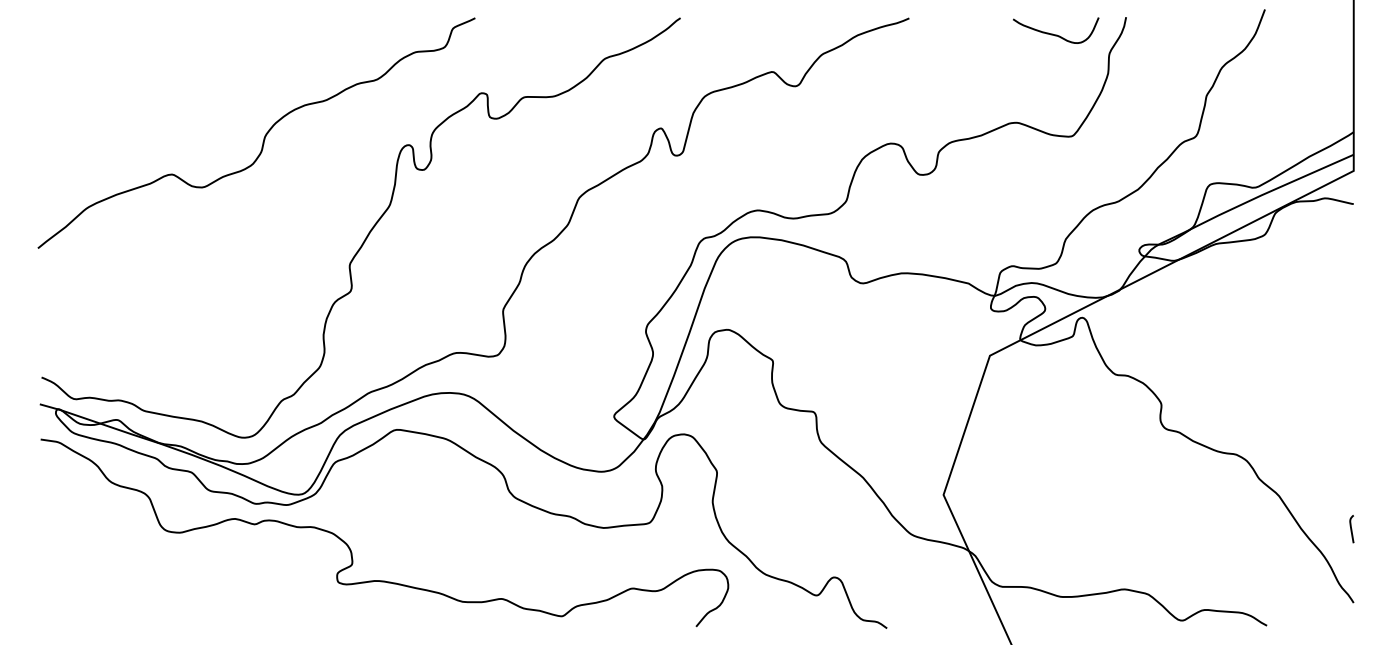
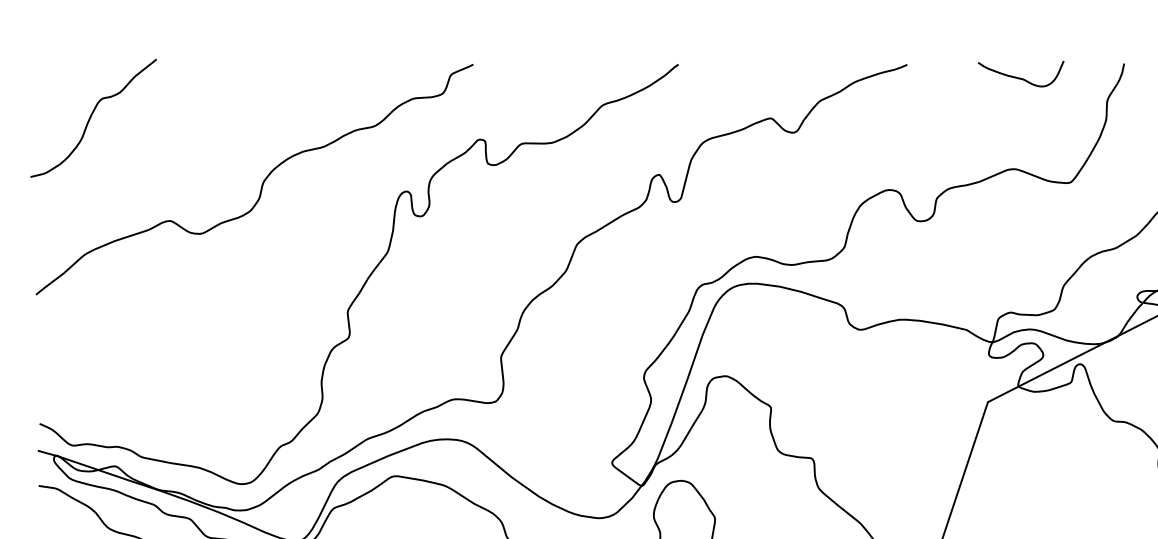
curve: (1056, 34) -> (1021, 77), moved
curve: (93, 71) -> (91, 117), added

